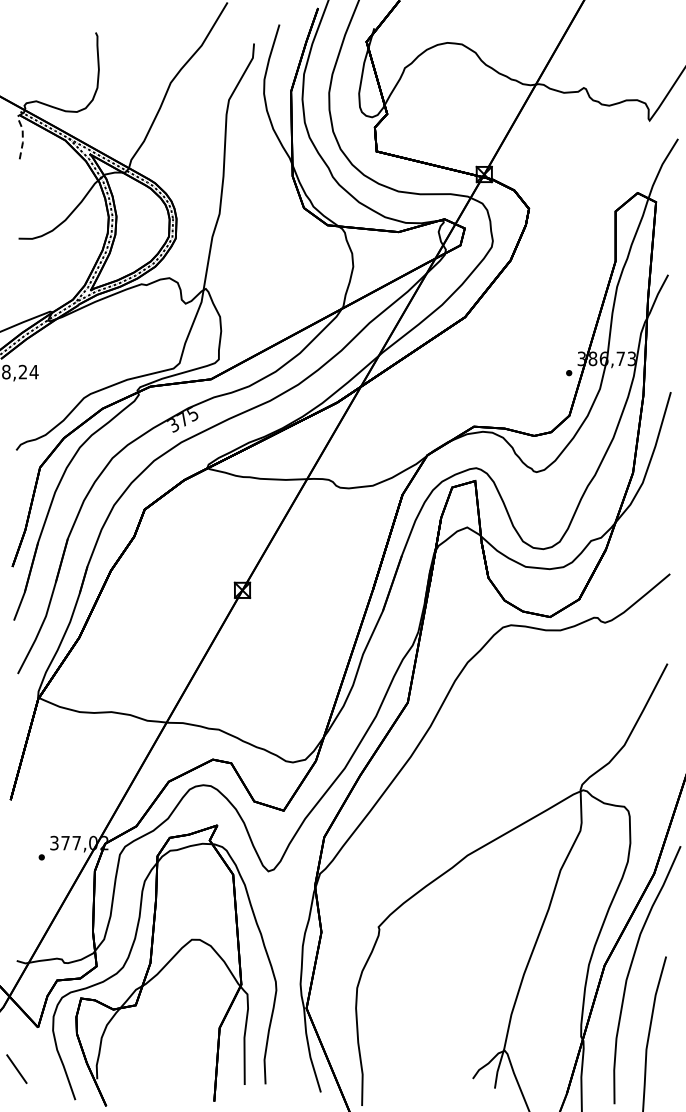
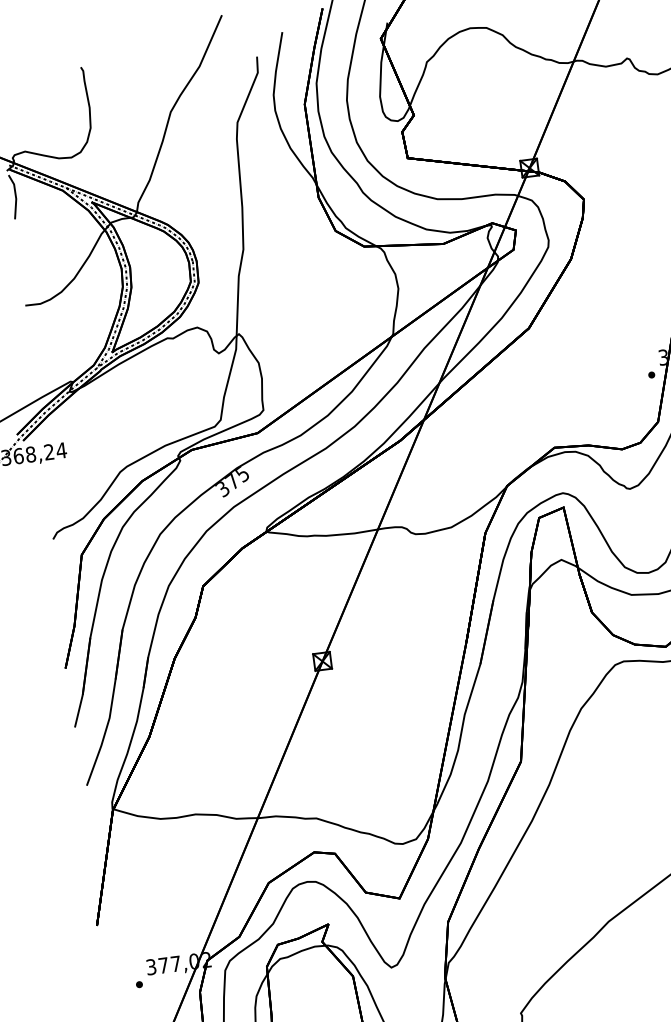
line: (22, 140) -> (15, 196), dashed -> solid

